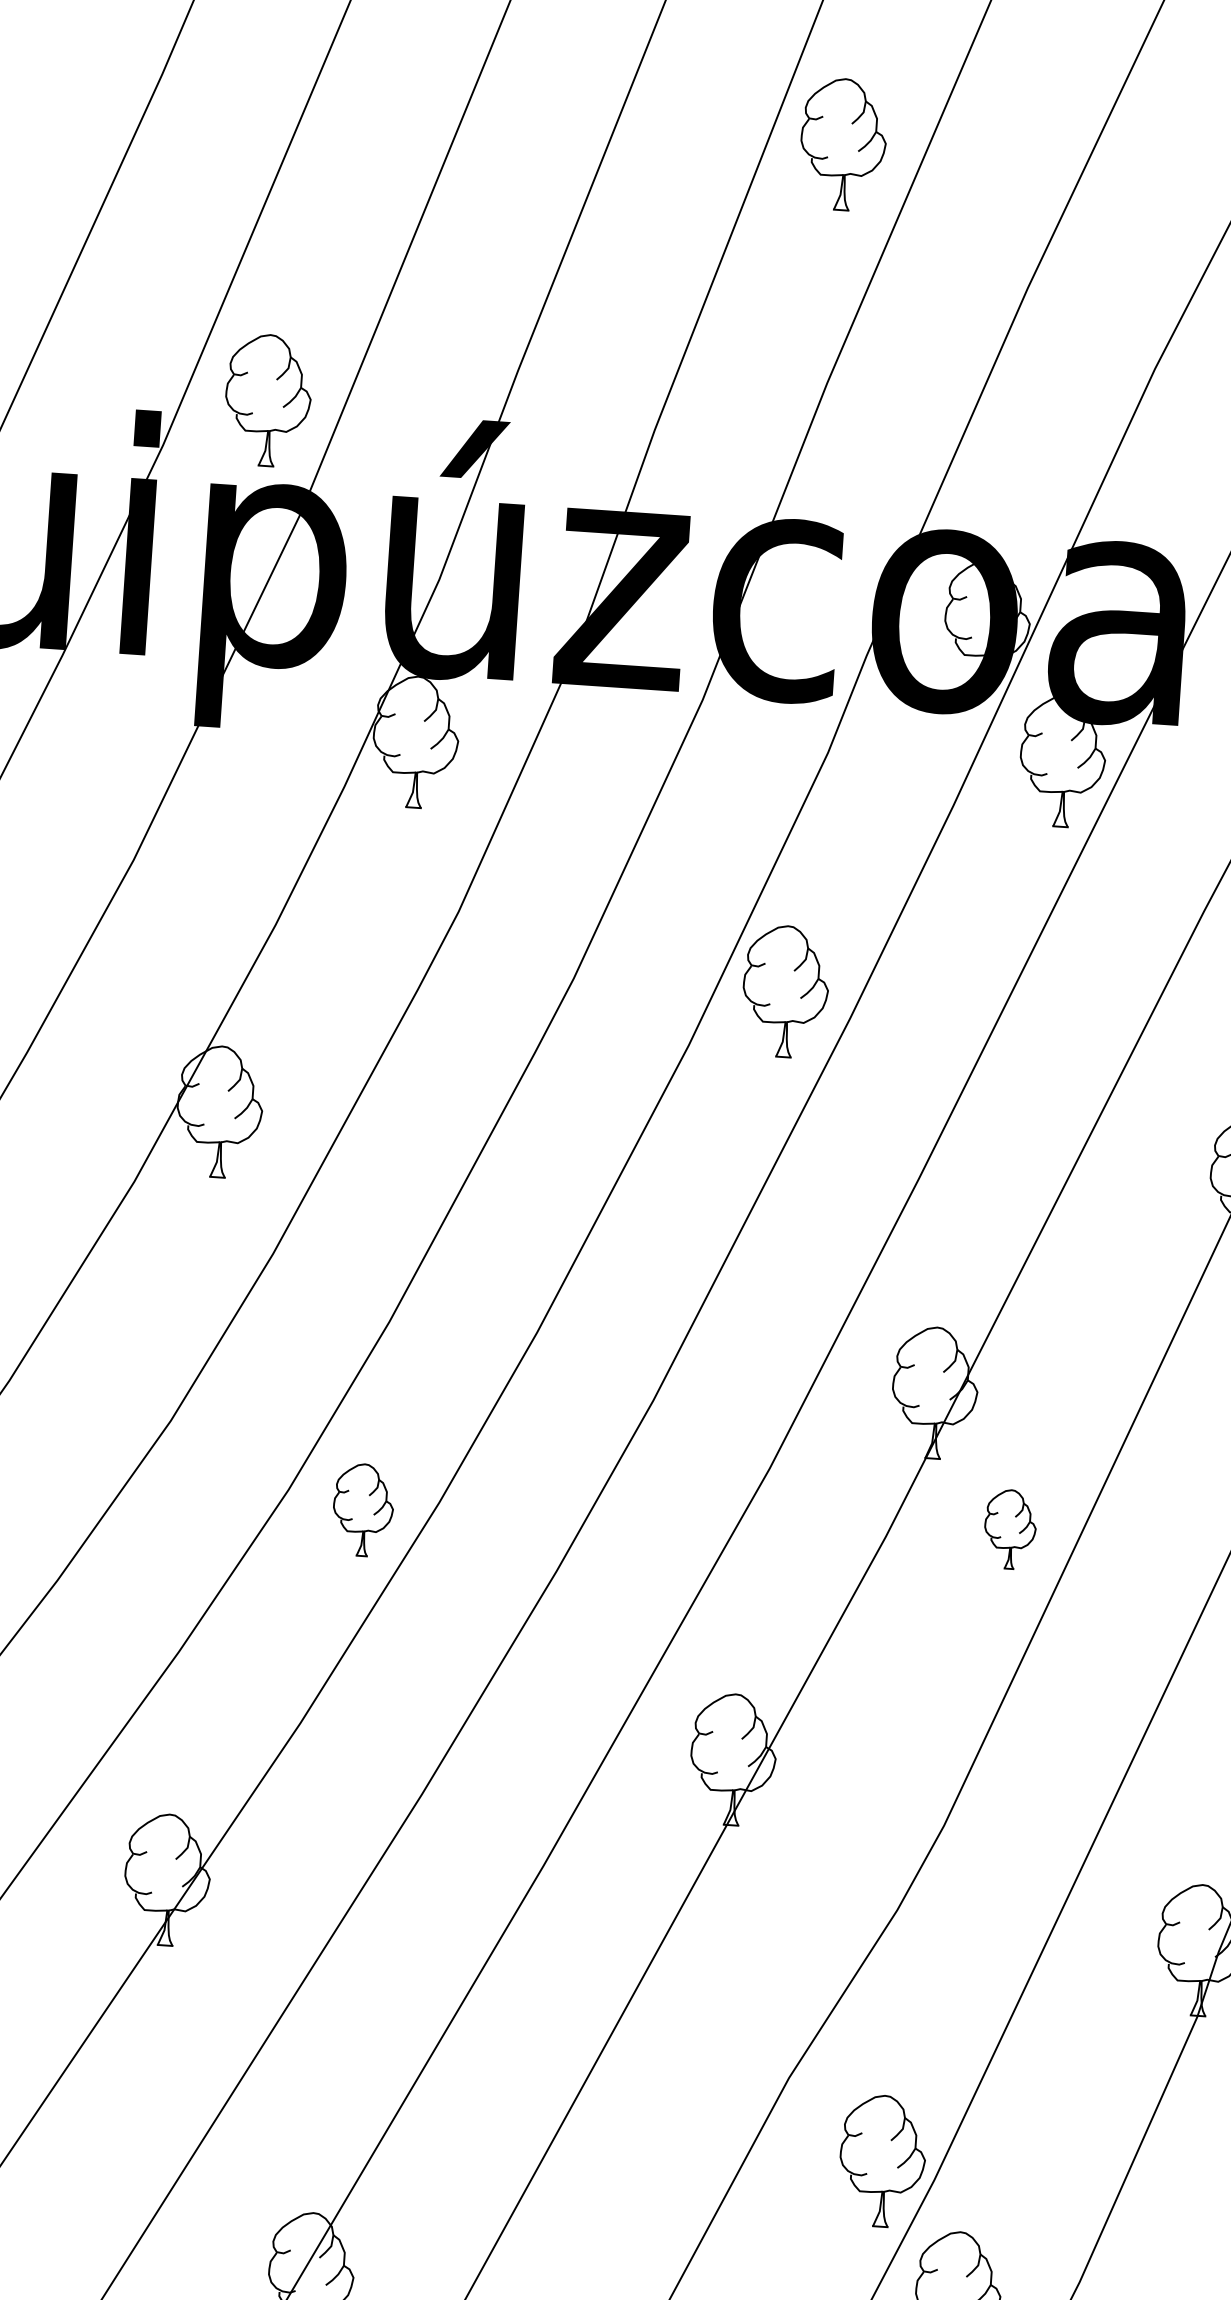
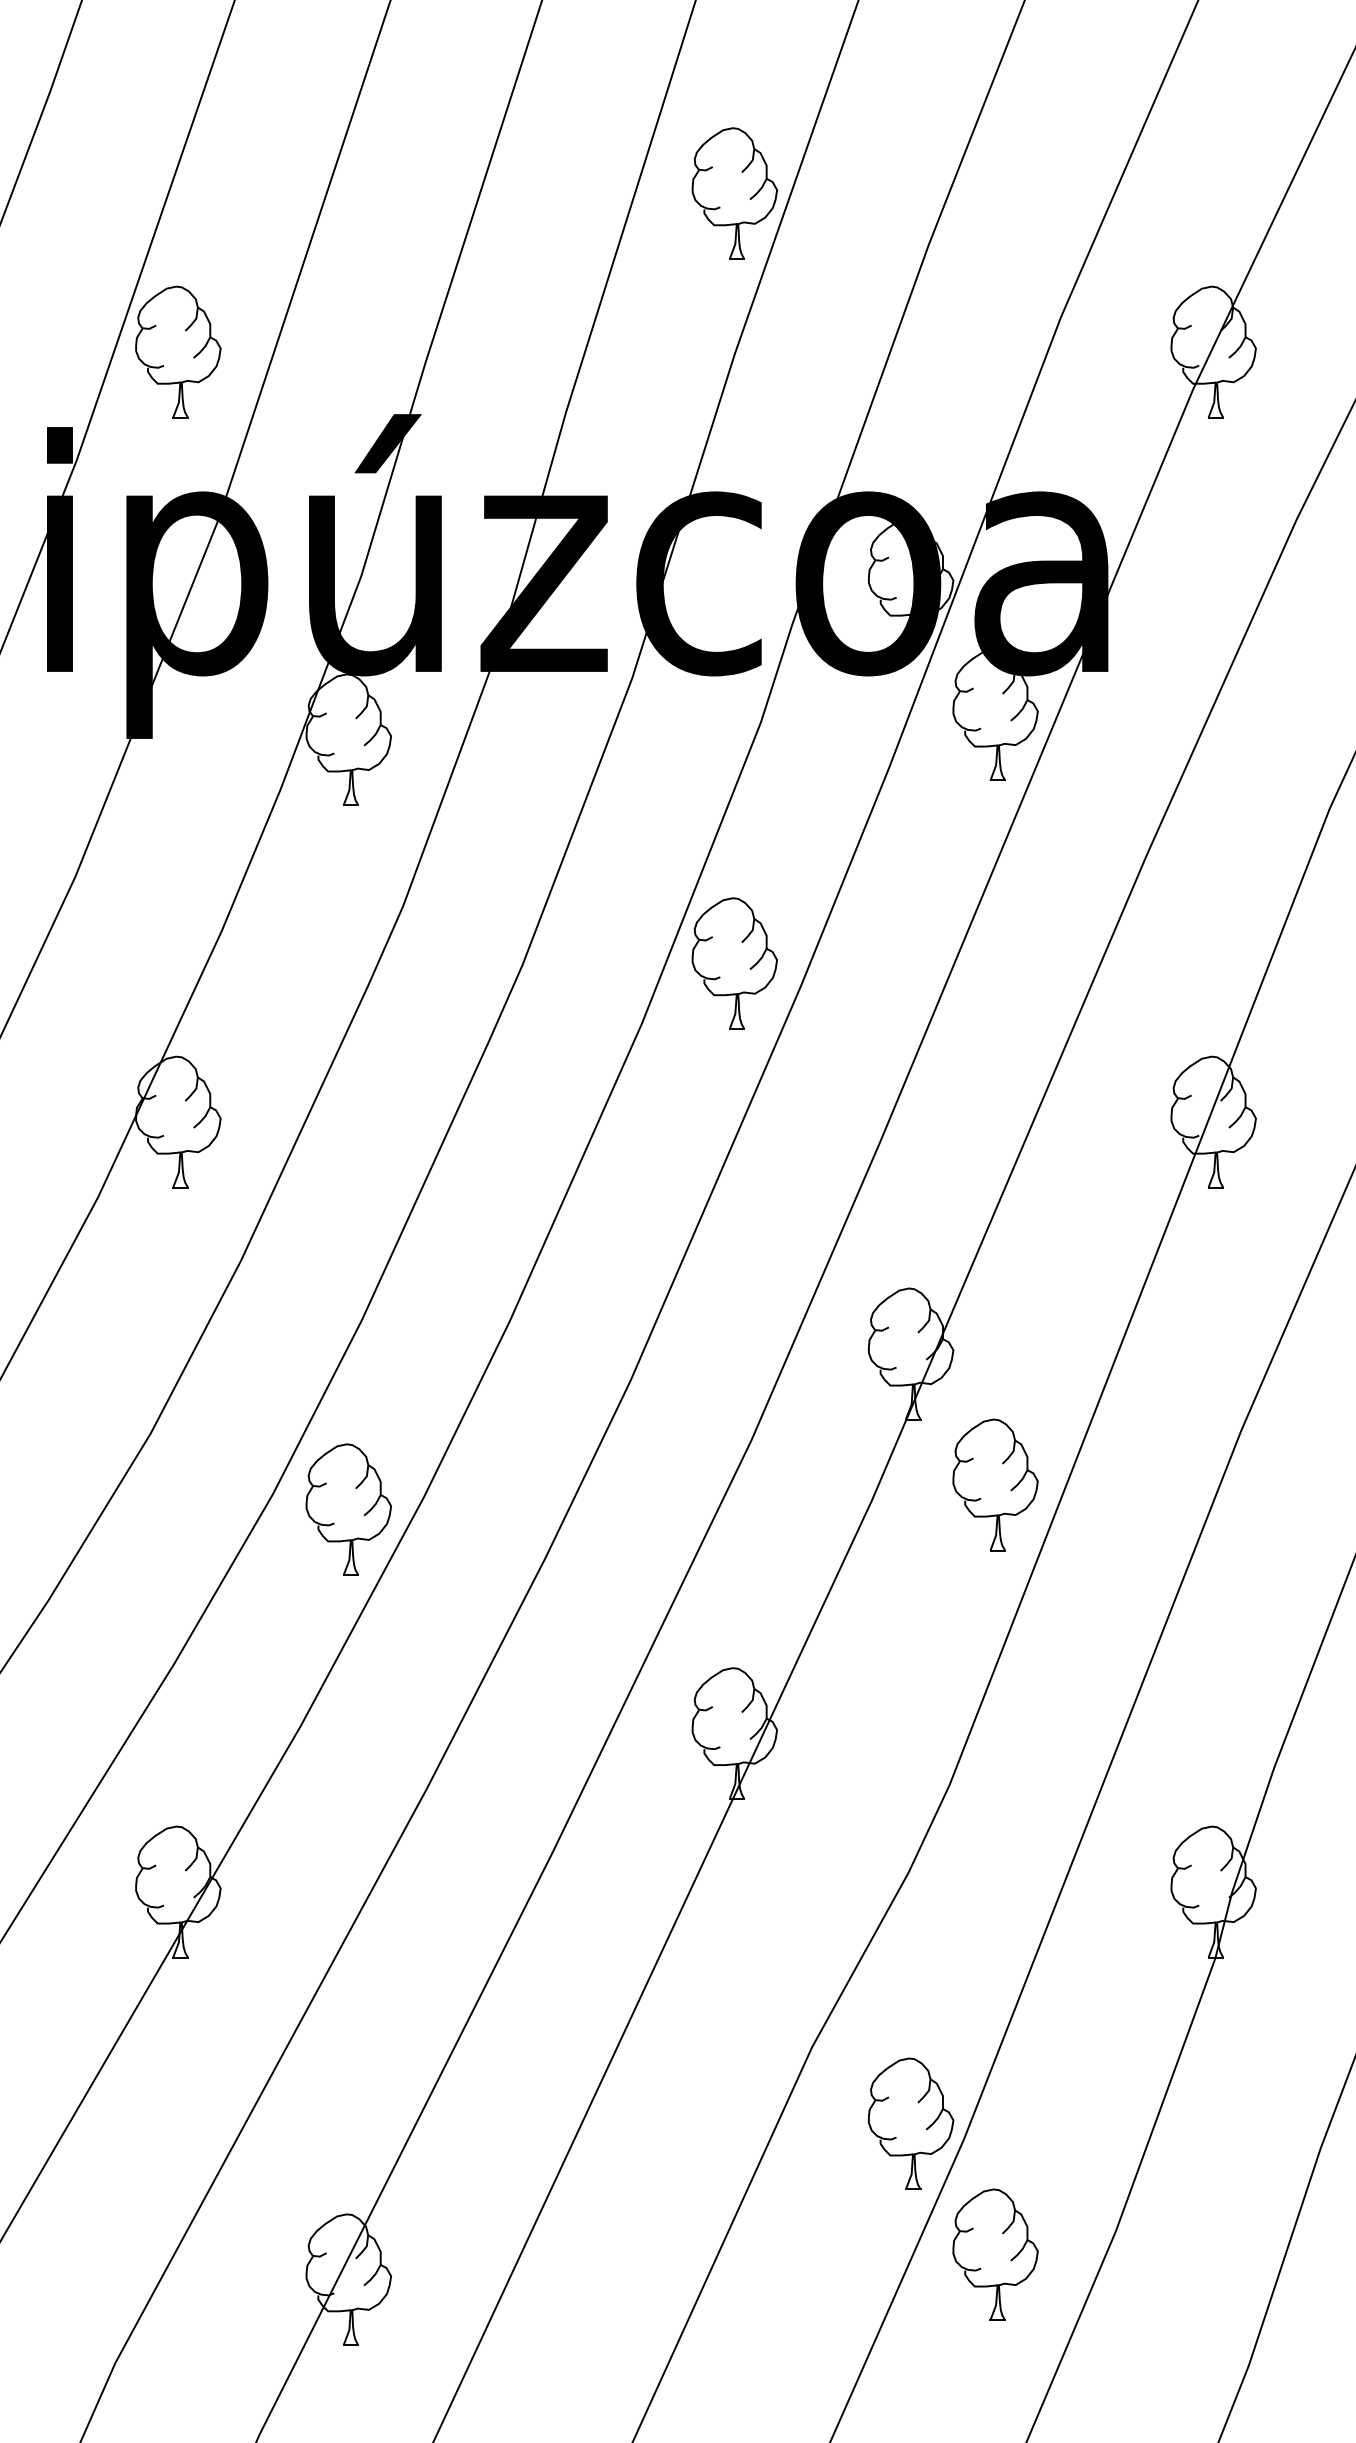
part: (843, 144) -> (734, 193), moved
part: (268, 399) -> (178, 351), moved
part: (363, 1509) -> (348, 1509), size x1.43
part: (1010, 1528) -> (995, 1484), size x1.67

